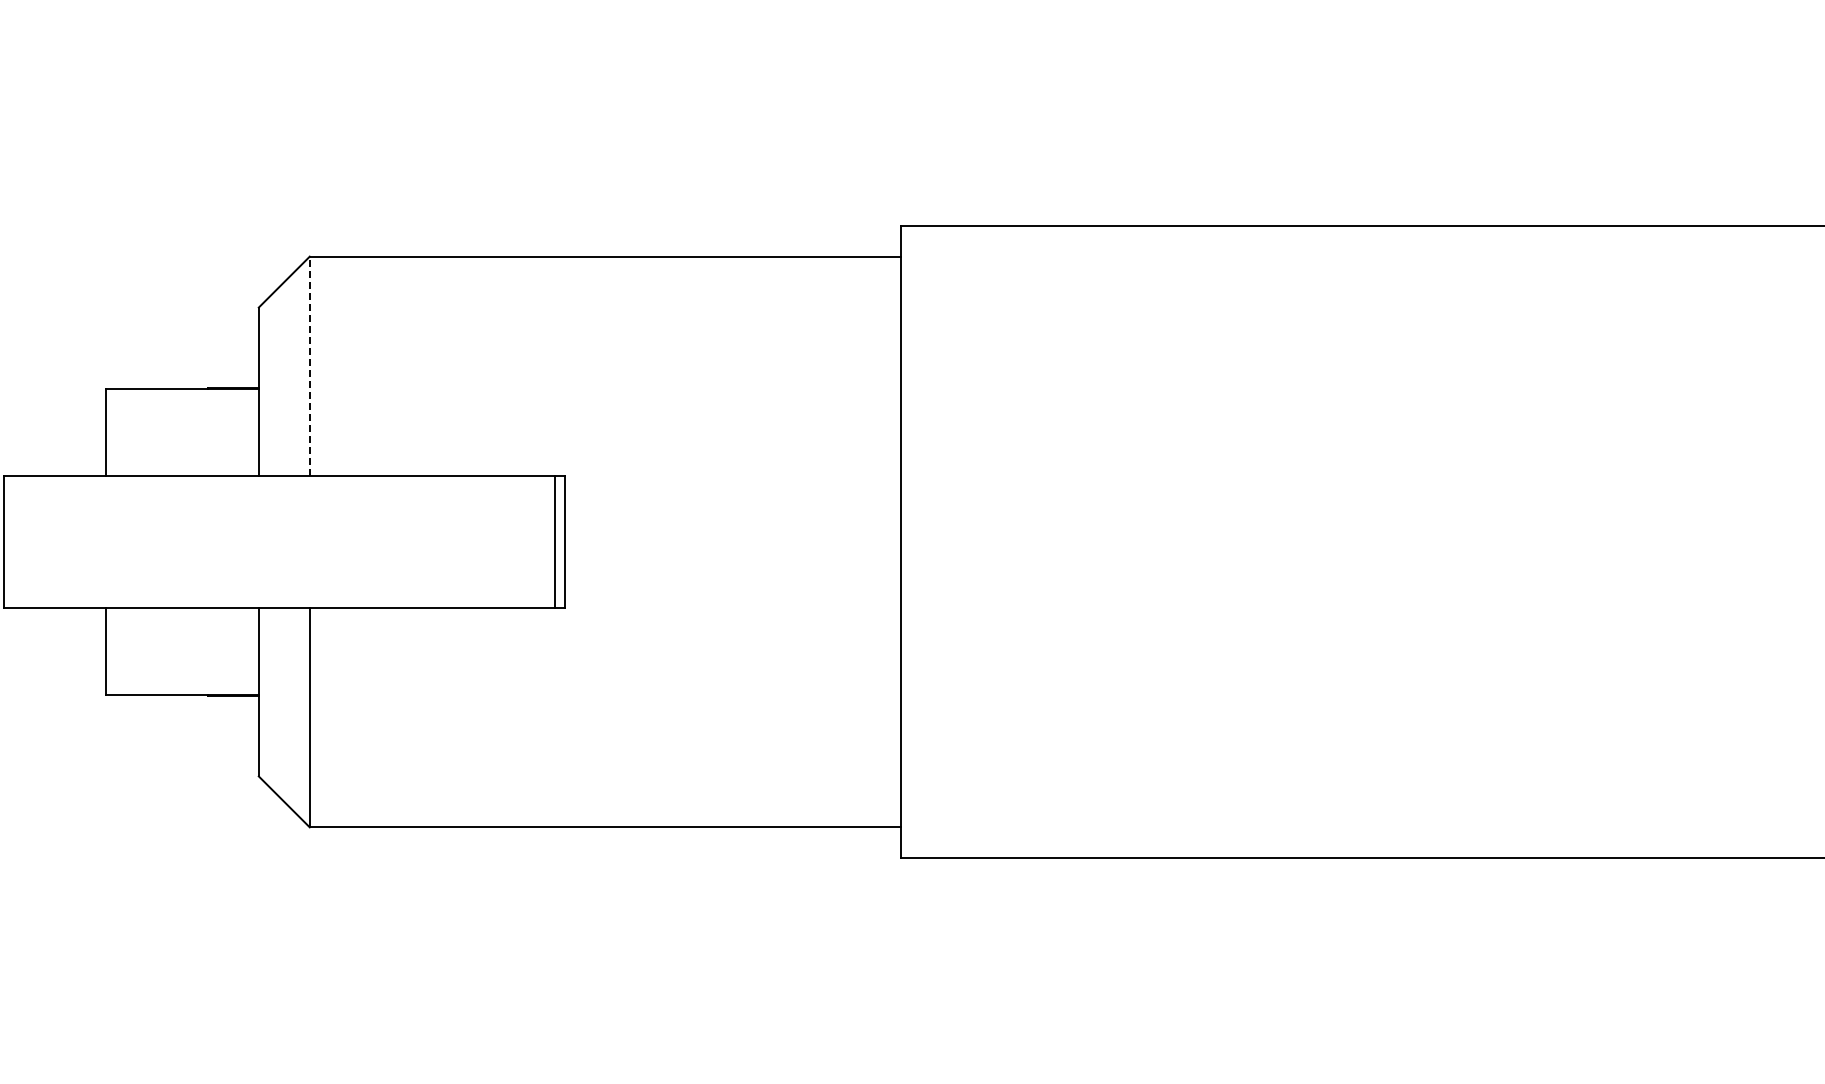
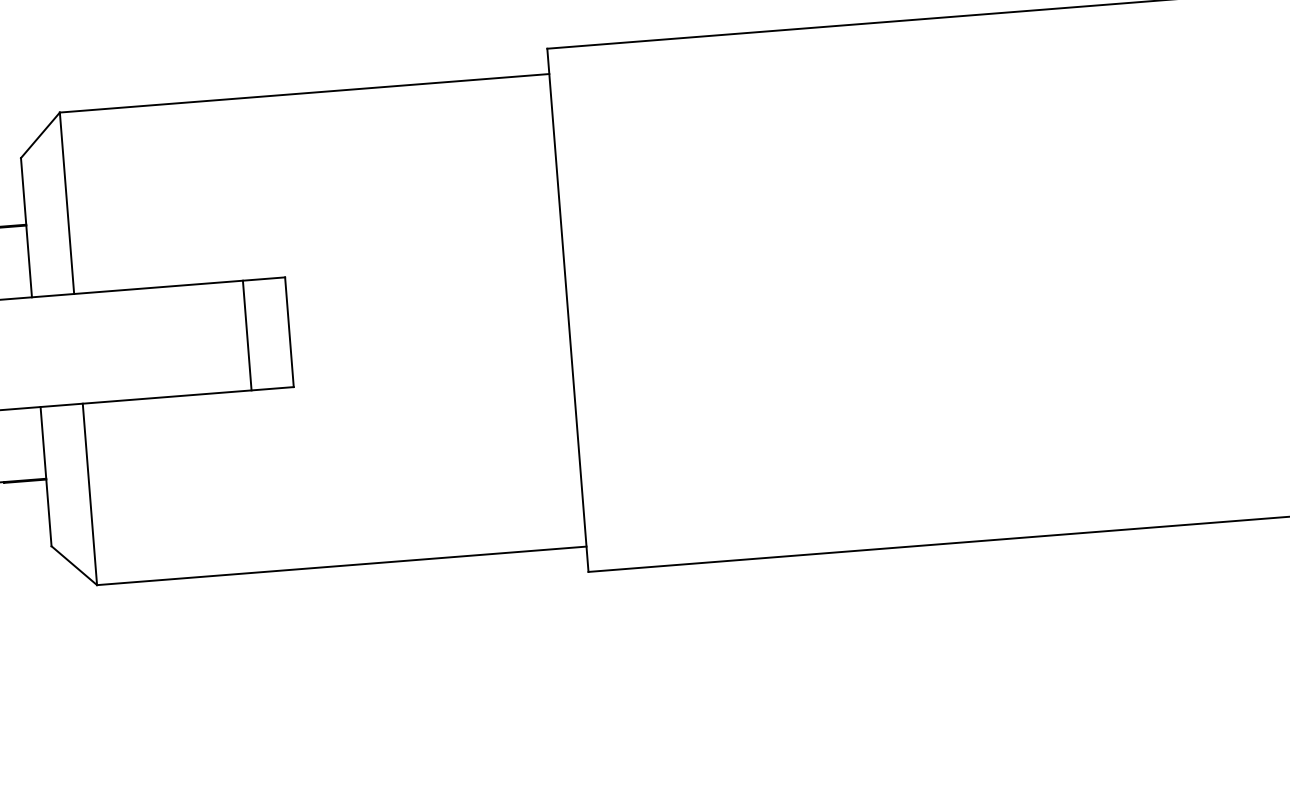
line: (309, 366) -> (66, 203), dashed -> solid
line: (554, 541) -> (247, 335), moved

